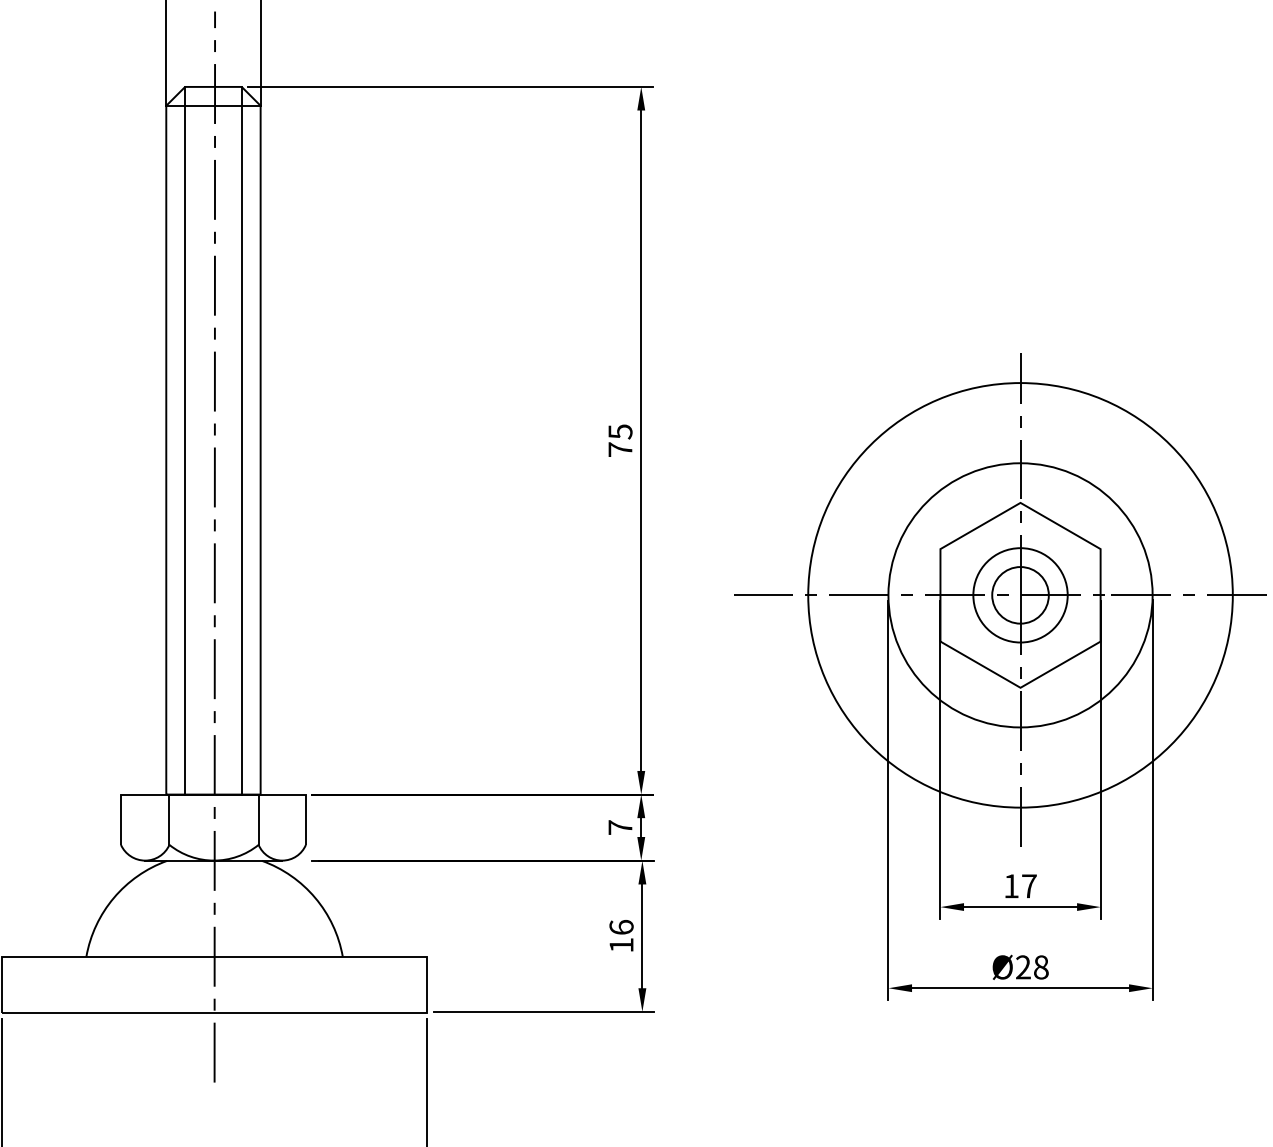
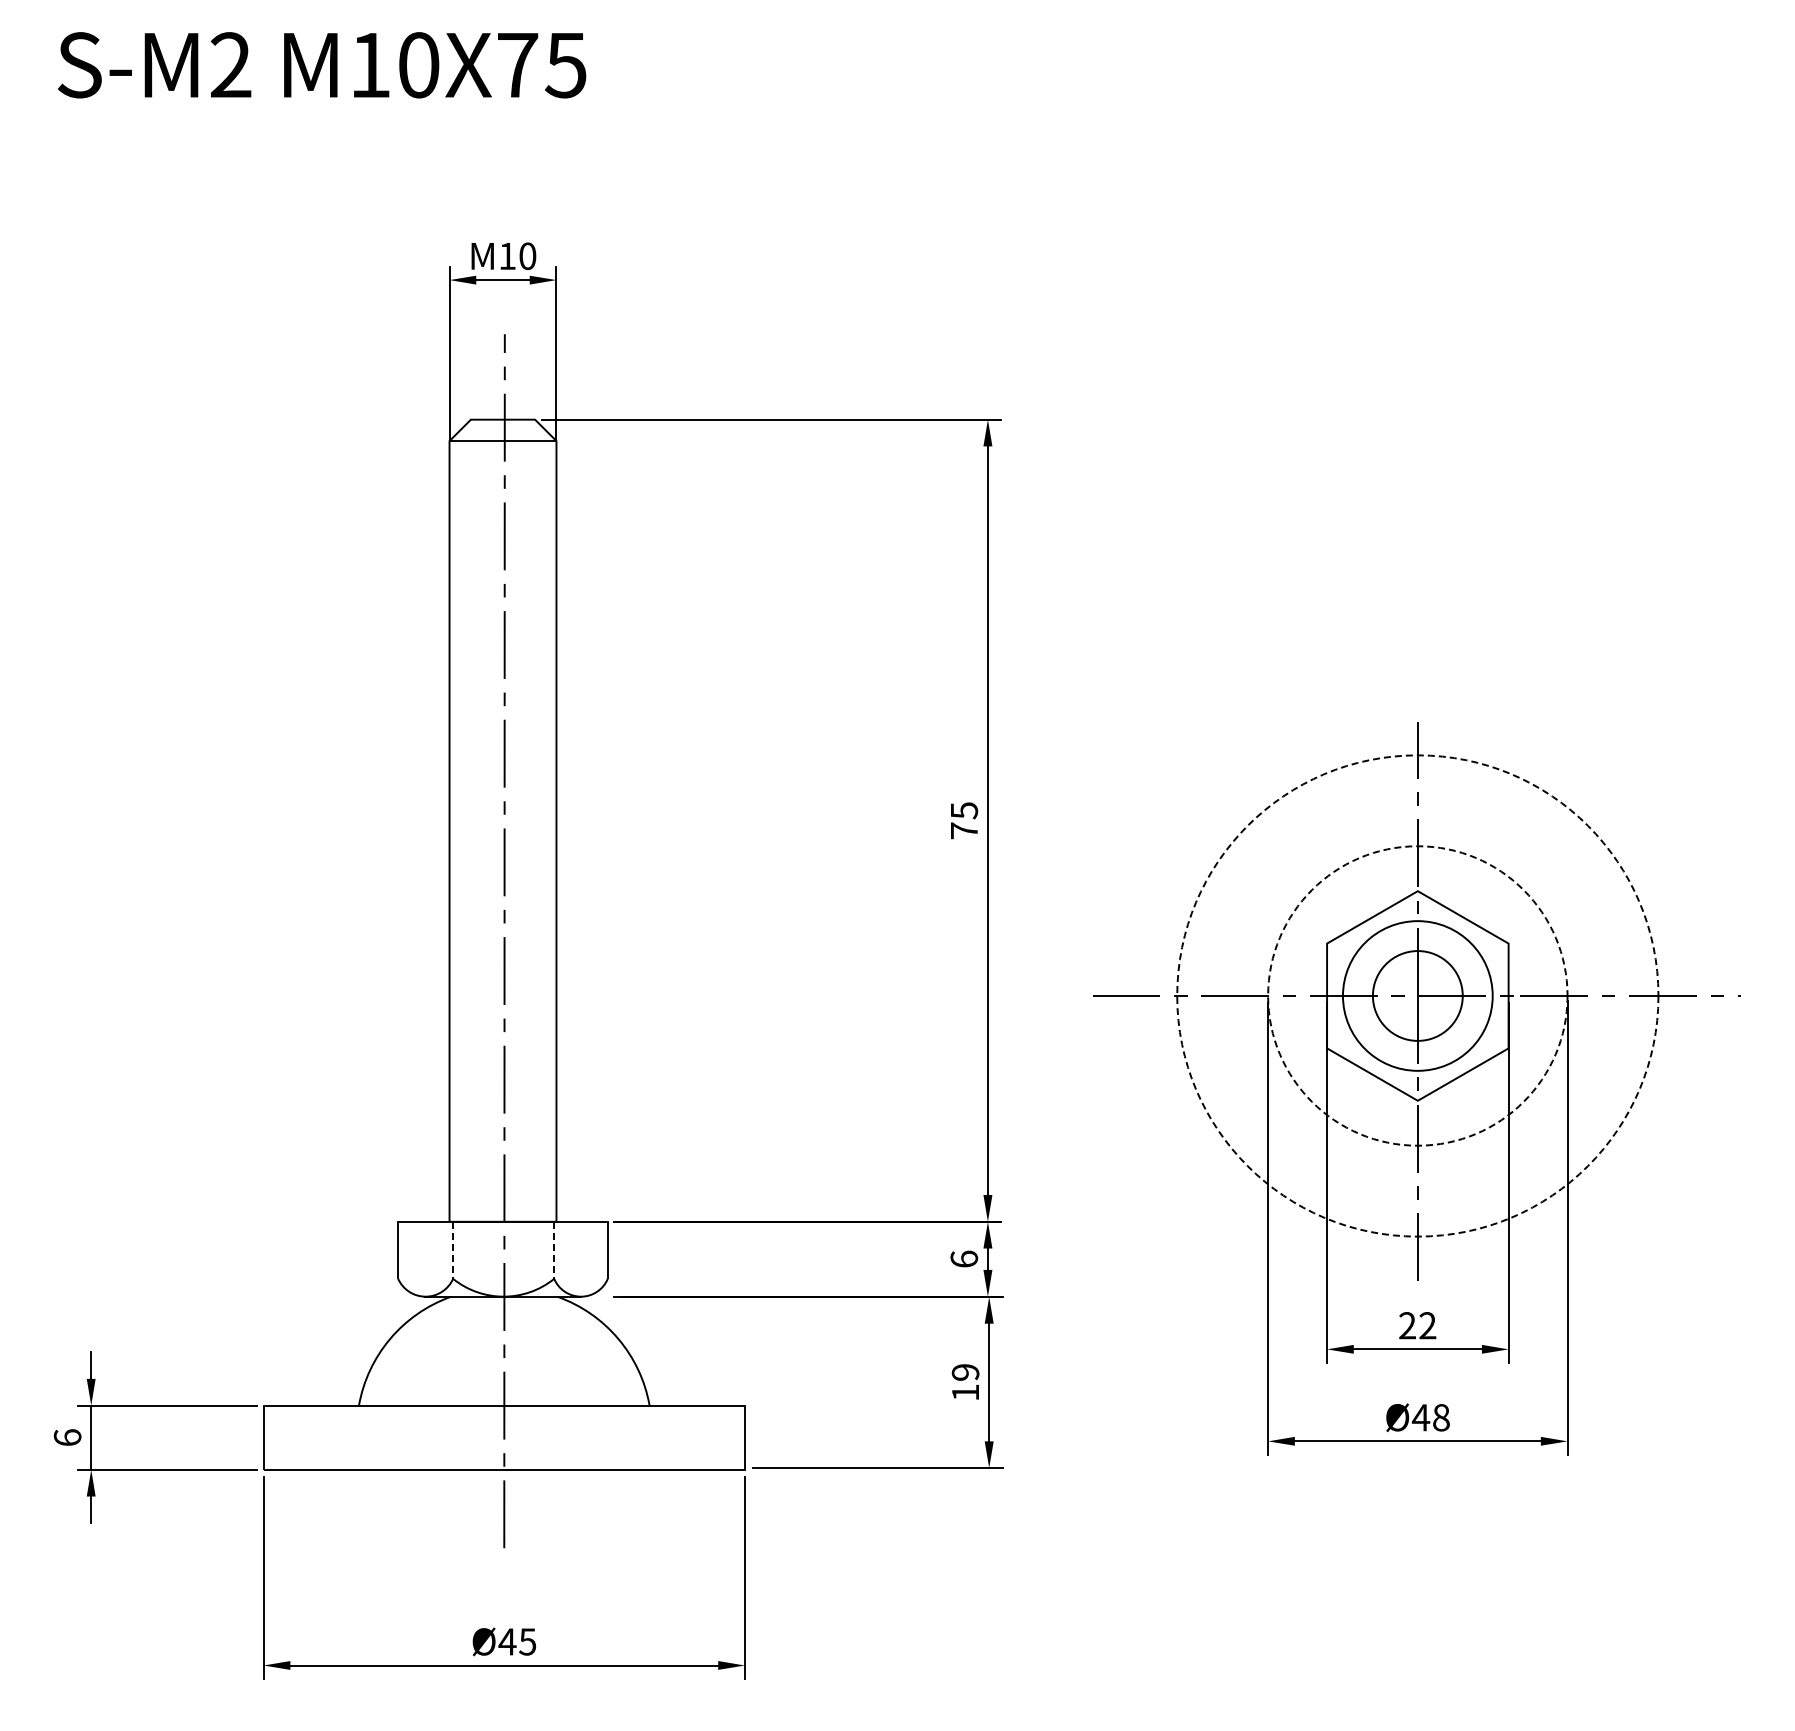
line: (184, 440) -> (470, 820), removed
line: (242, 440) -> (535, 820), removed
circle: (1020, 594) -> (1417, 995), size x1.4
circle: (1020, 594) -> (1417, 995), size x1.4
circle: (1020, 594) -> (1417, 995), solid -> dashed
circle: (1020, 594) -> (1417, 995), solid -> dashed
line: (169, 819) -> (453, 1250), solid -> dashed
line: (258, 819) -> (554, 1250), solid -> dashed
text: (620, 826) -> (964, 1258), 7 -> 6
text: (1020, 886) -> (1417, 1325), 17 -> 22
text: (621, 926) -> (965, 1371), 16 -> 19
text: (1022, 967) -> (1420, 1417), Ø28 -> Ø48

